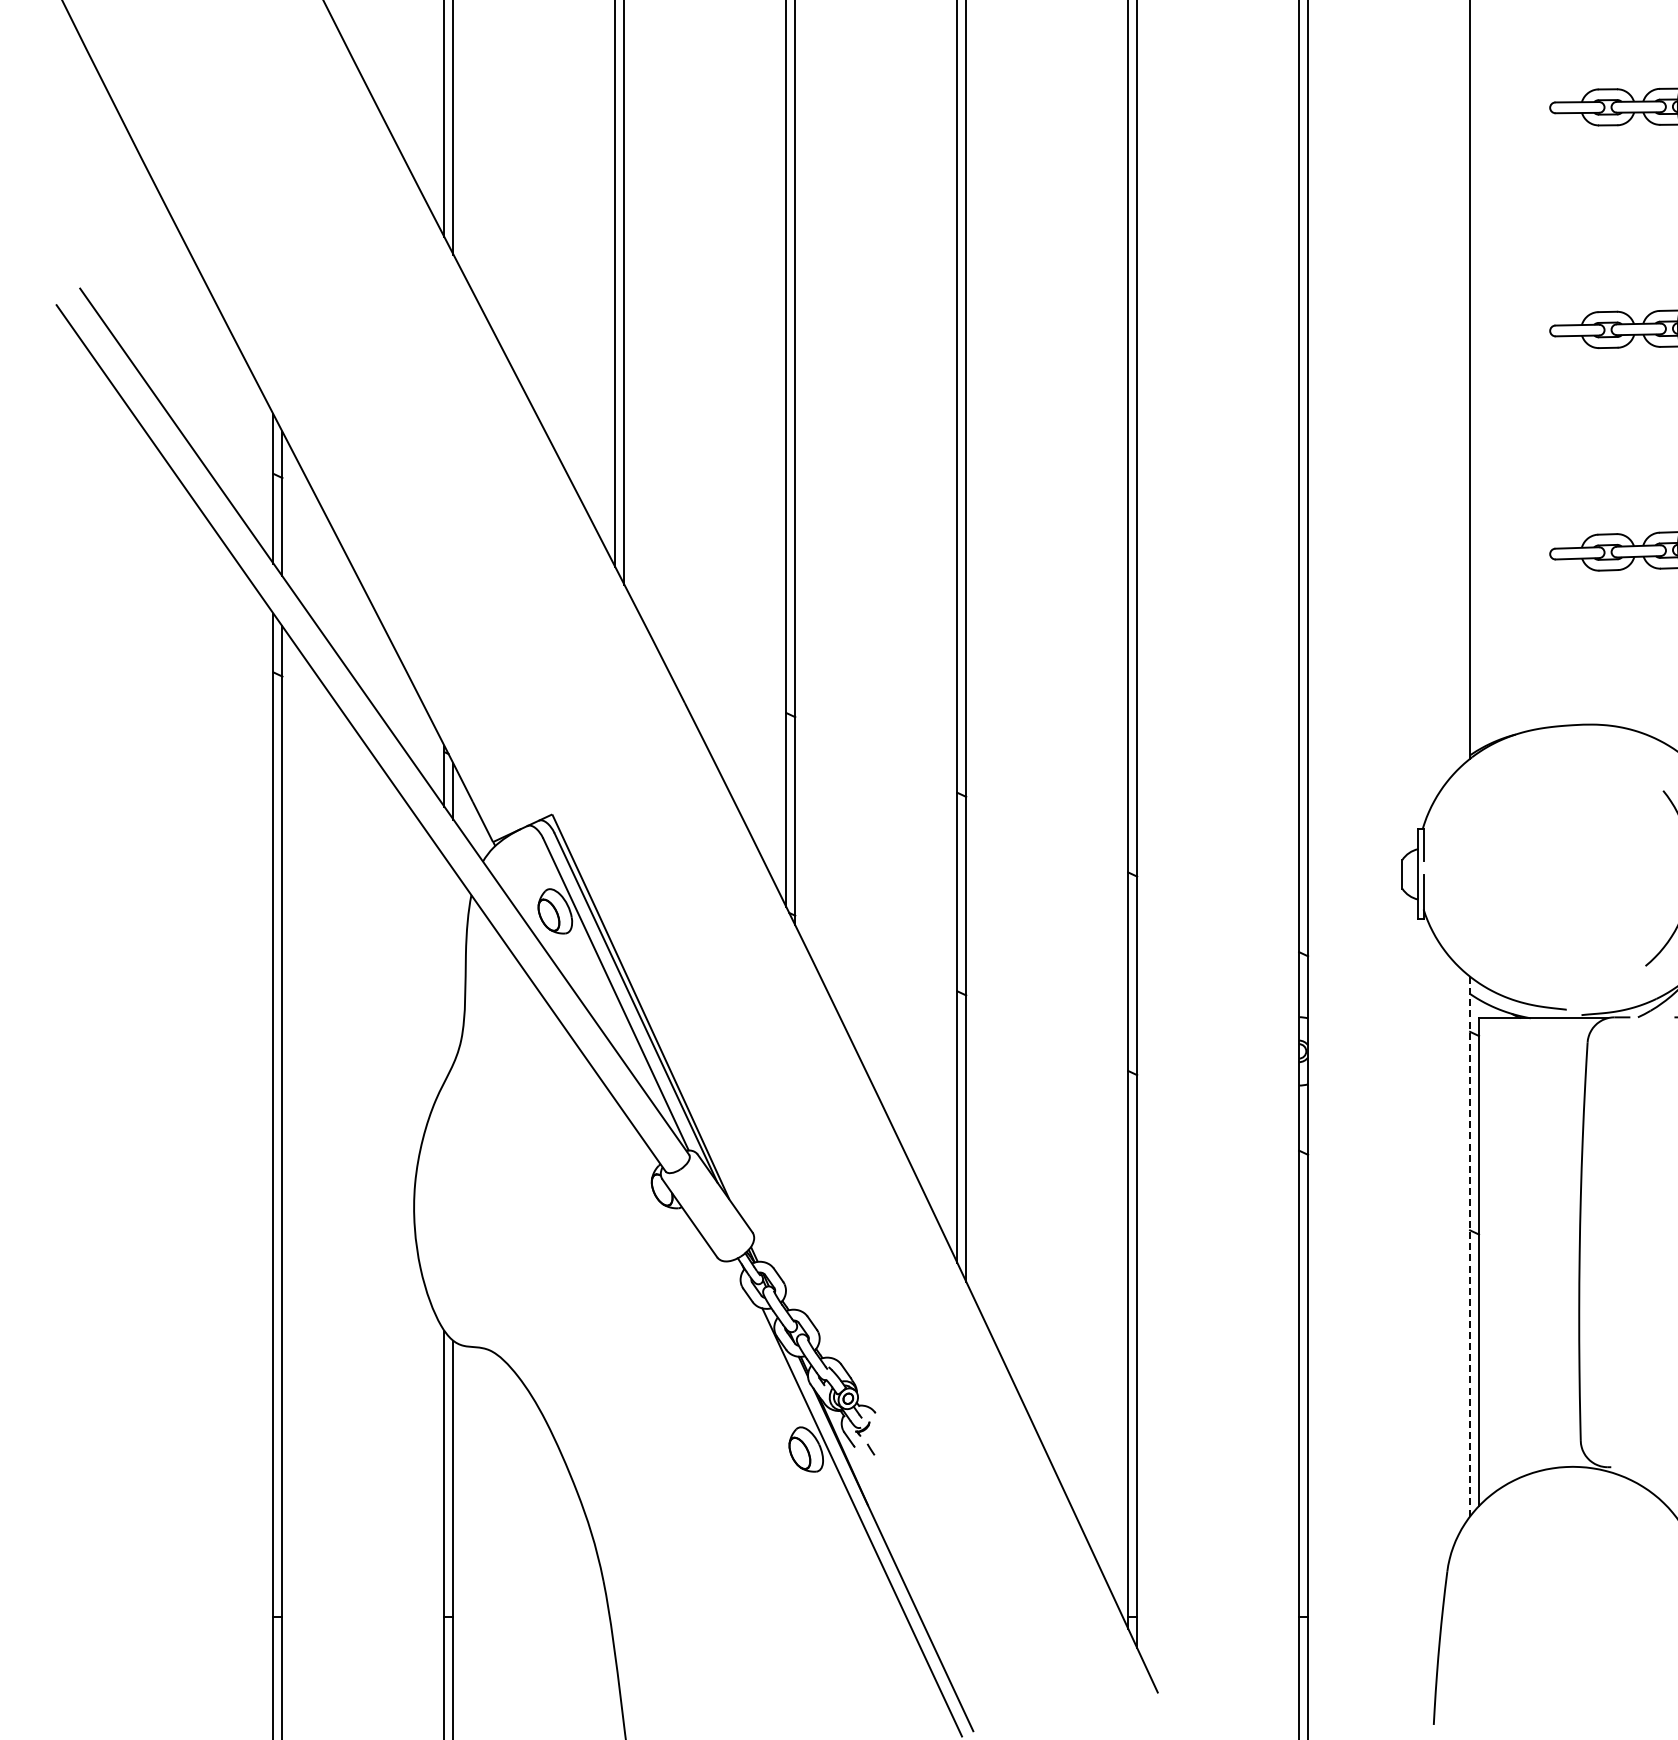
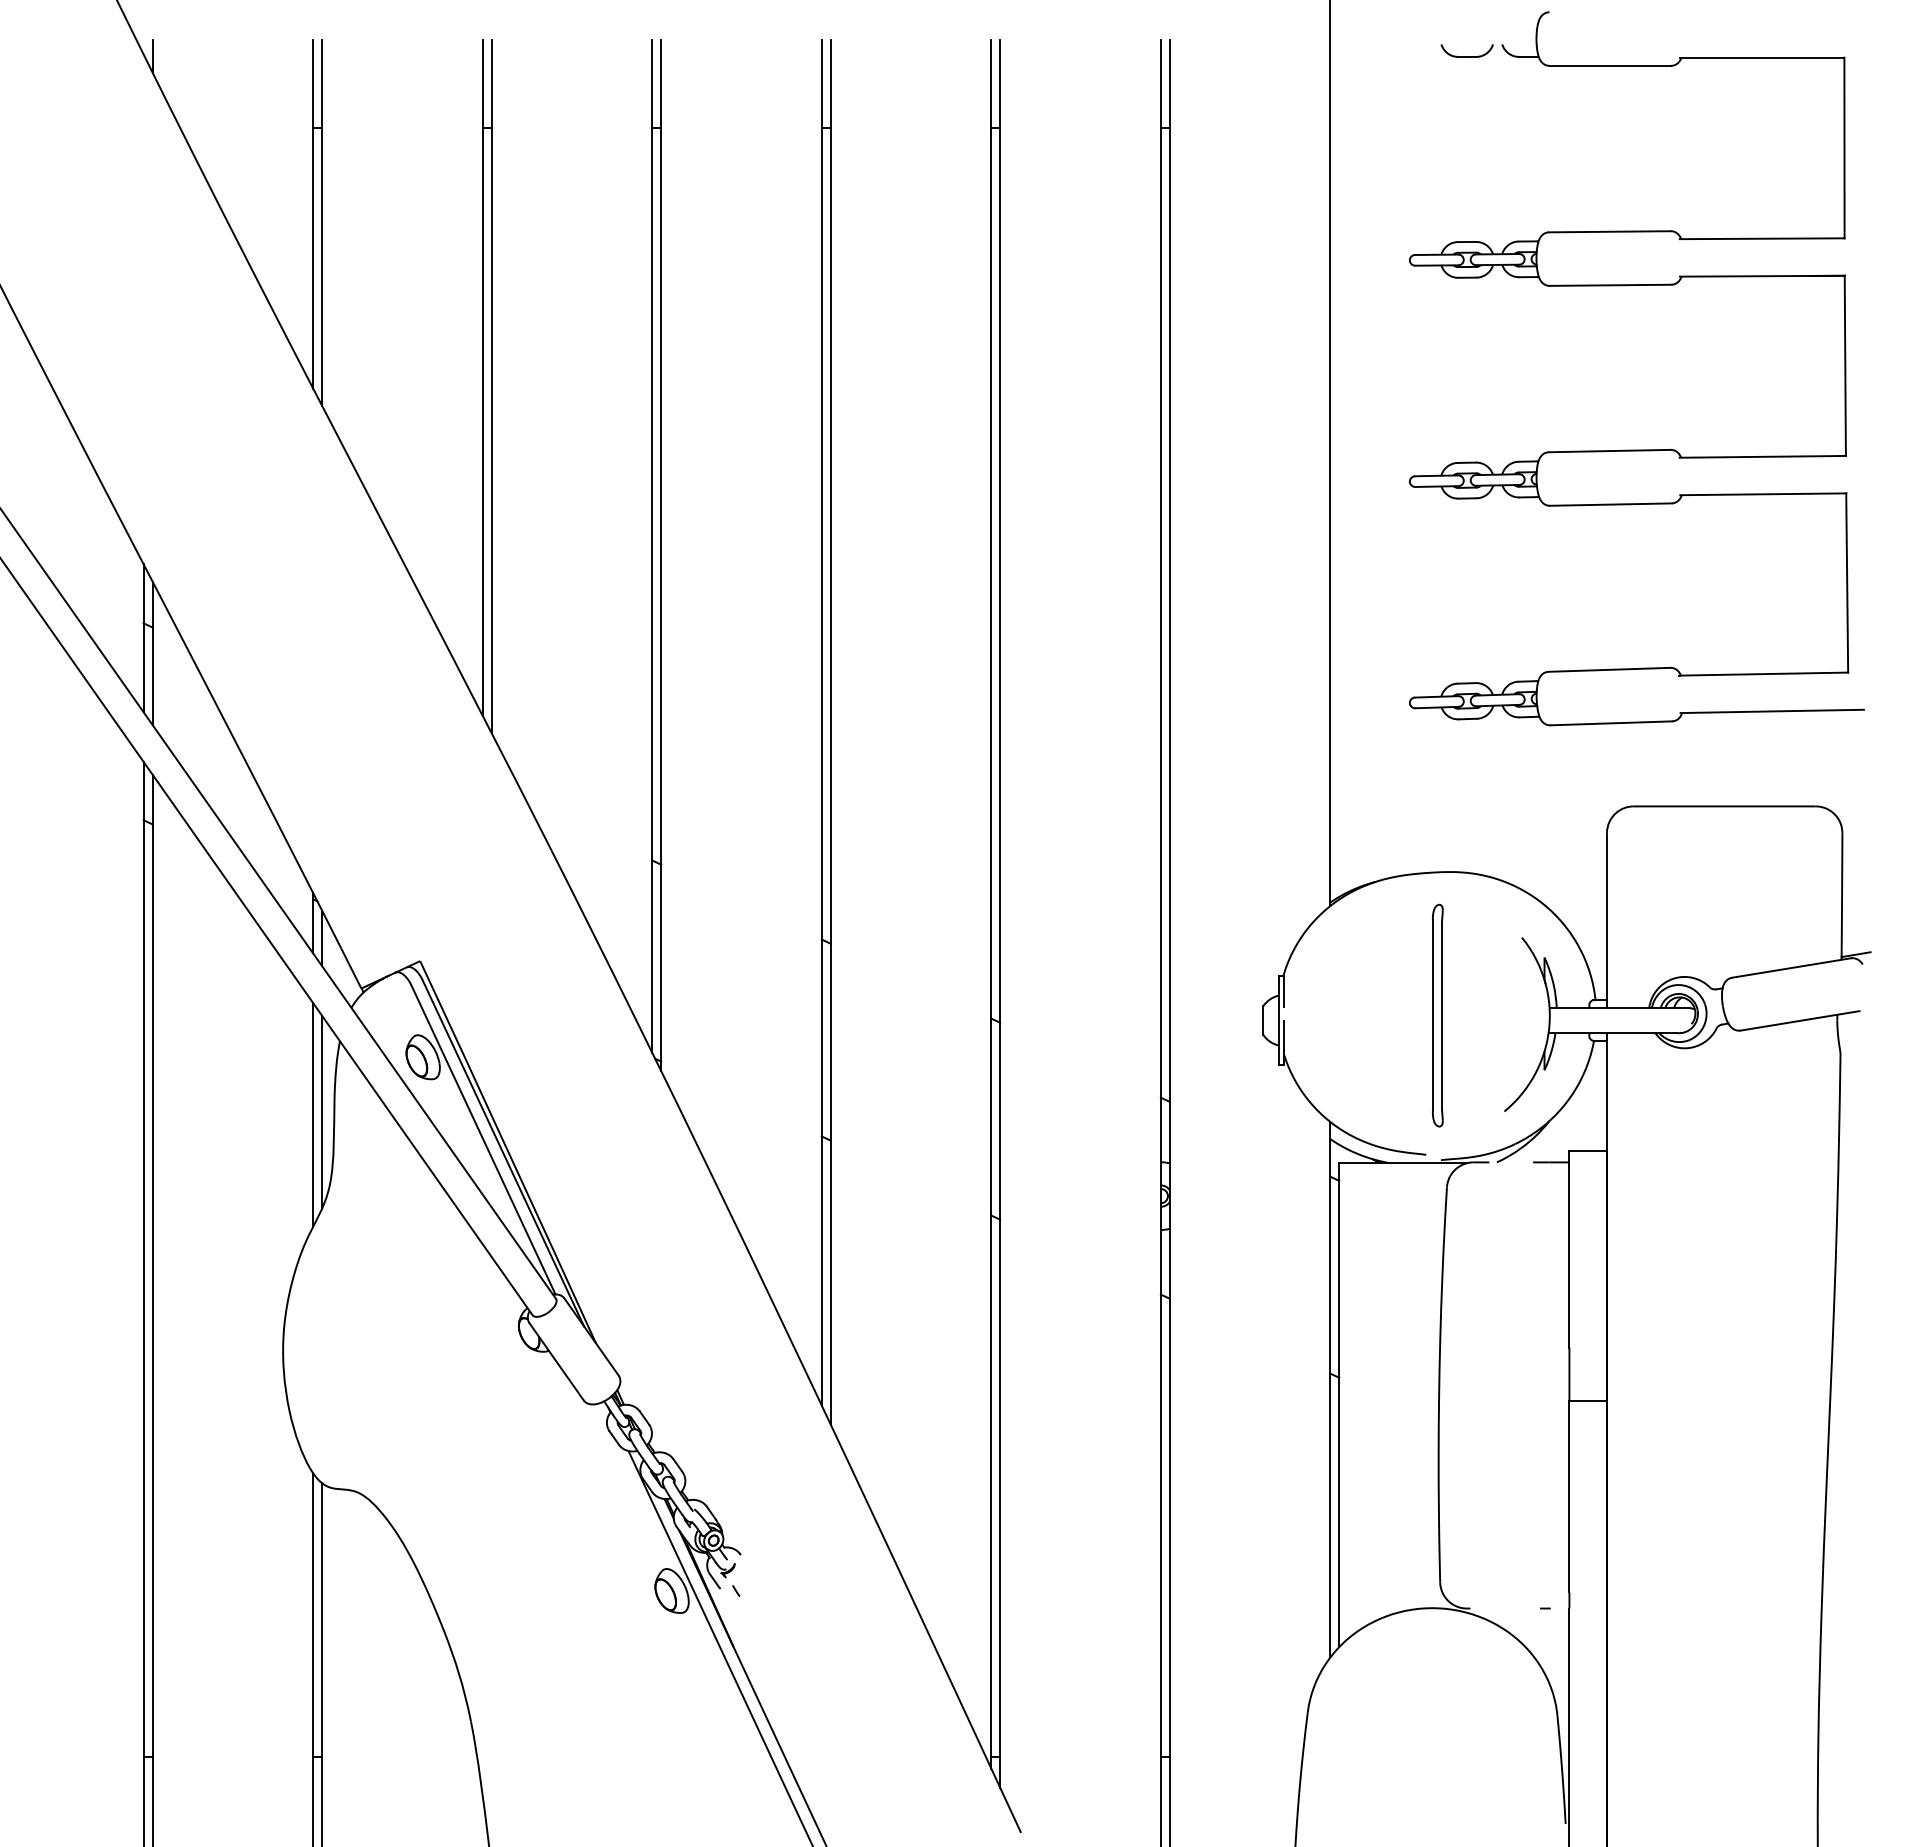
part: (1578, 869) -> (1437, 1015), added
line: (453, 966) -> (322, 1111), added
line: (444, 969) -> (313, 1114), added
line: (1470, 1246) -> (1330, 1389), dashed -> solid

